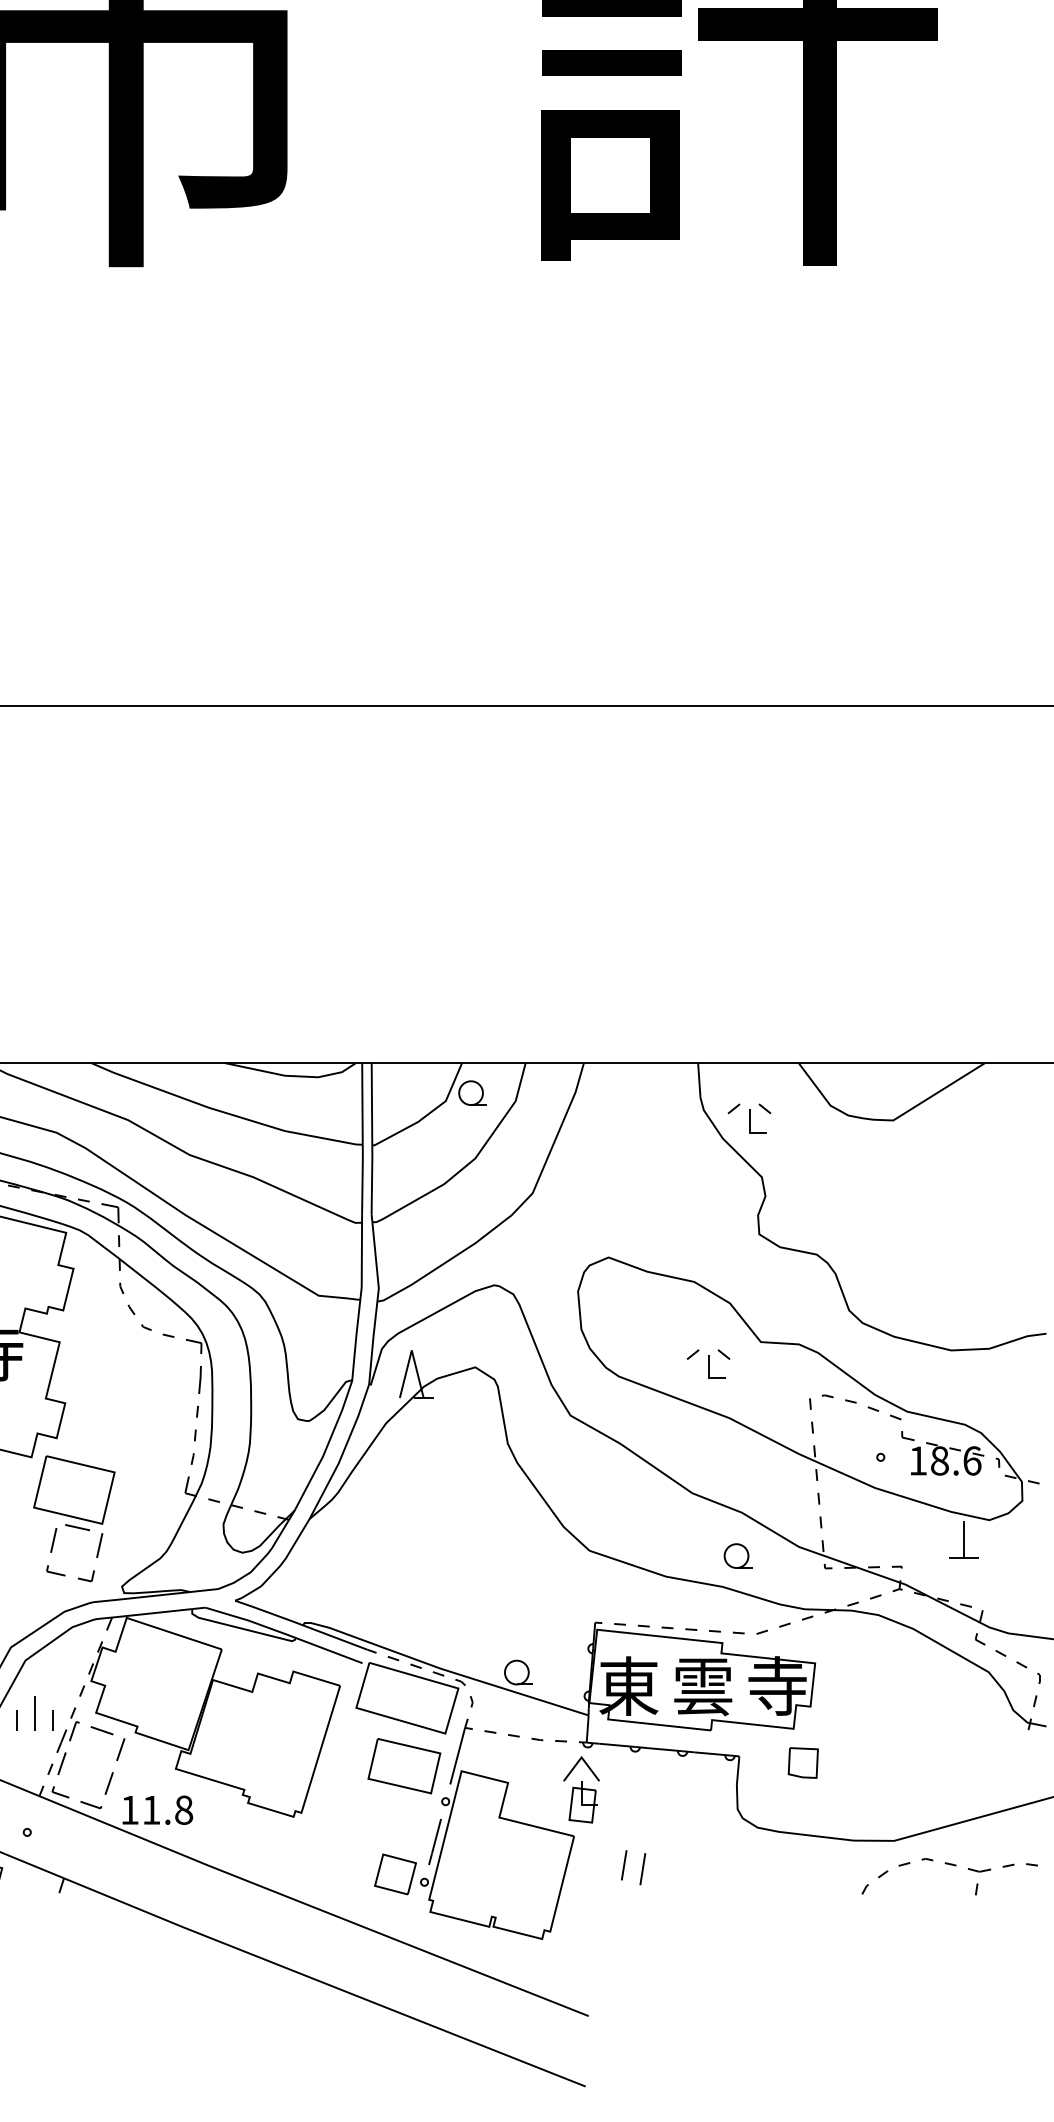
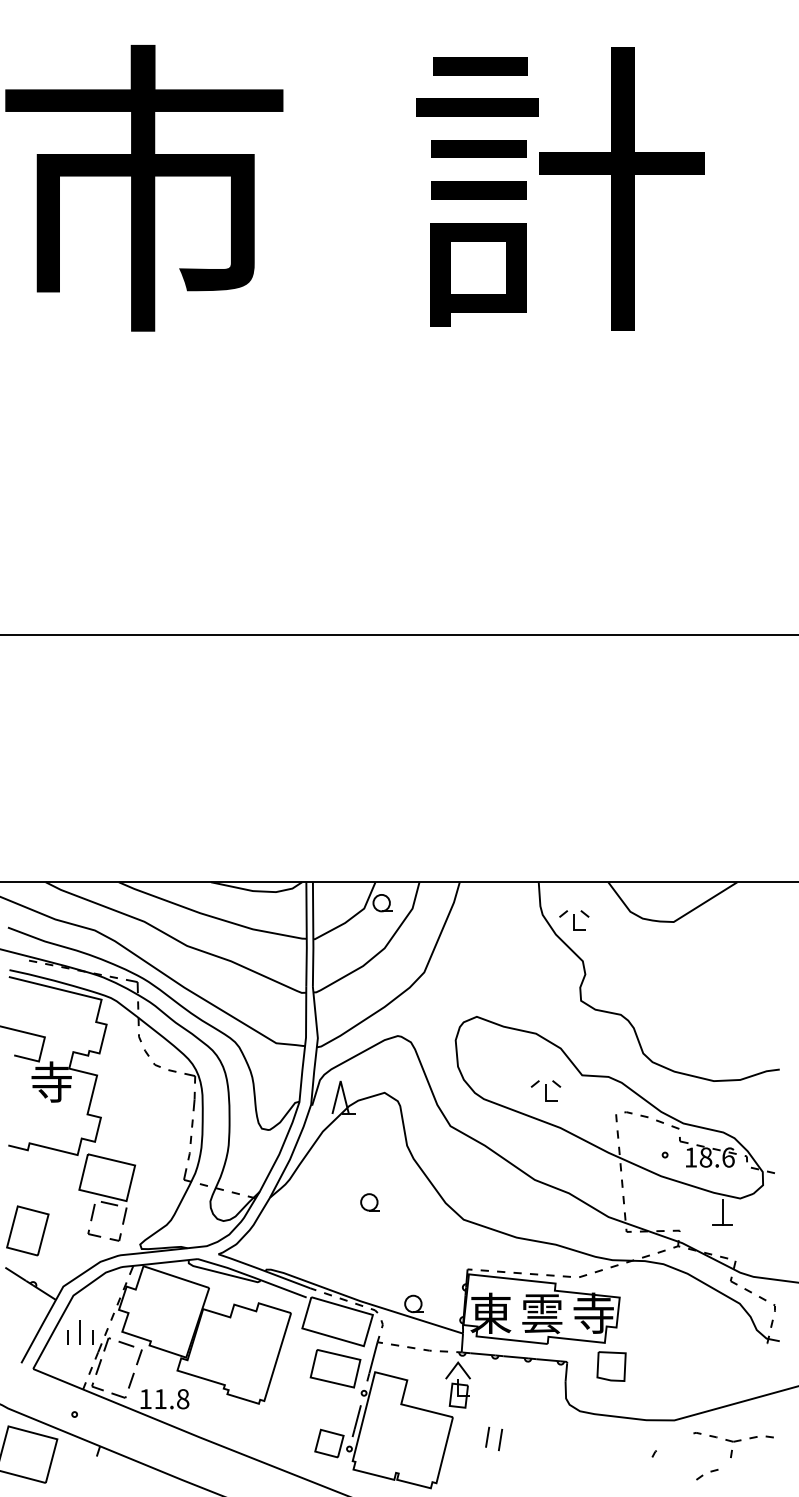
part: (736, 1556) -> (369, 1202), moved
part: (803, 1762) -> (611, 1366), size x1.4
part: (894, 1869) -> (707, 1474), moved

